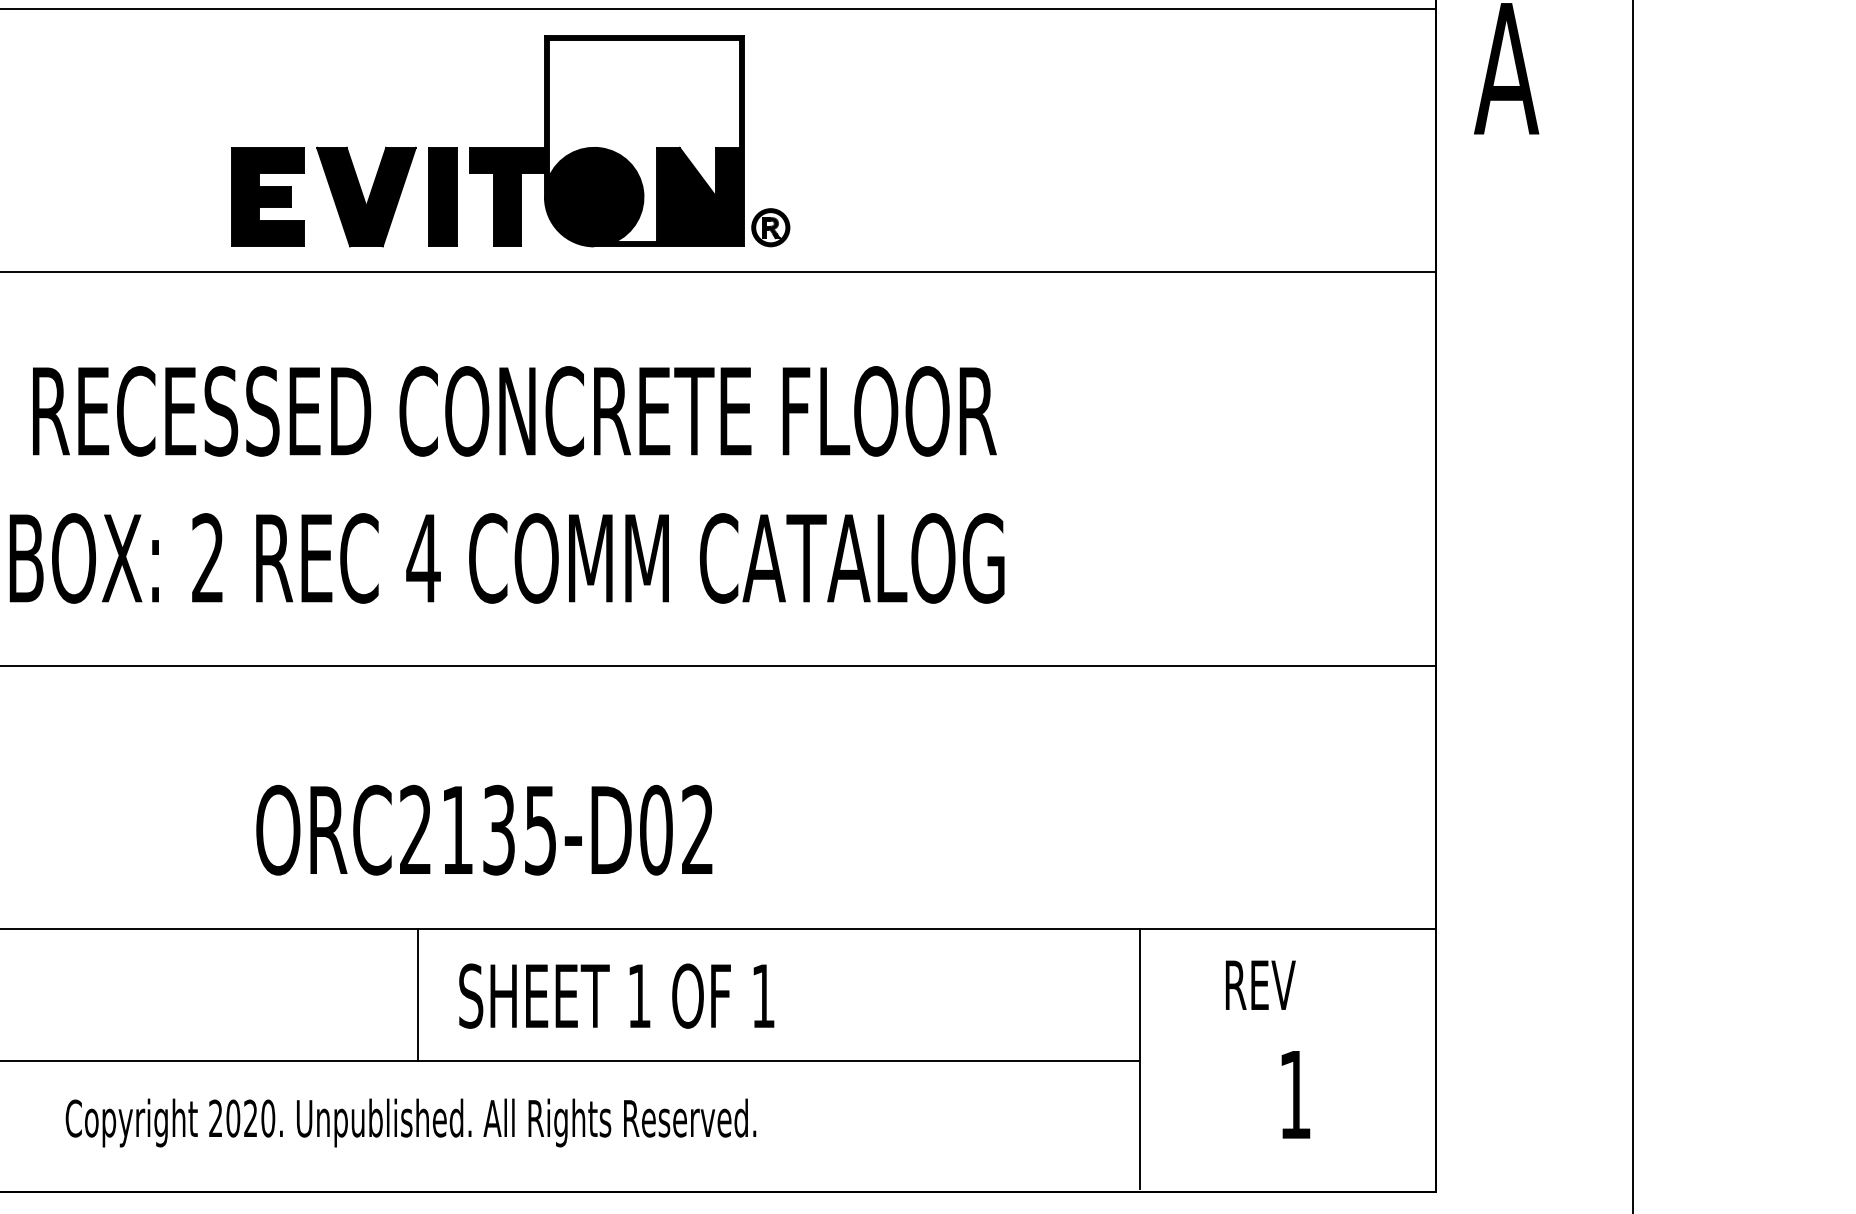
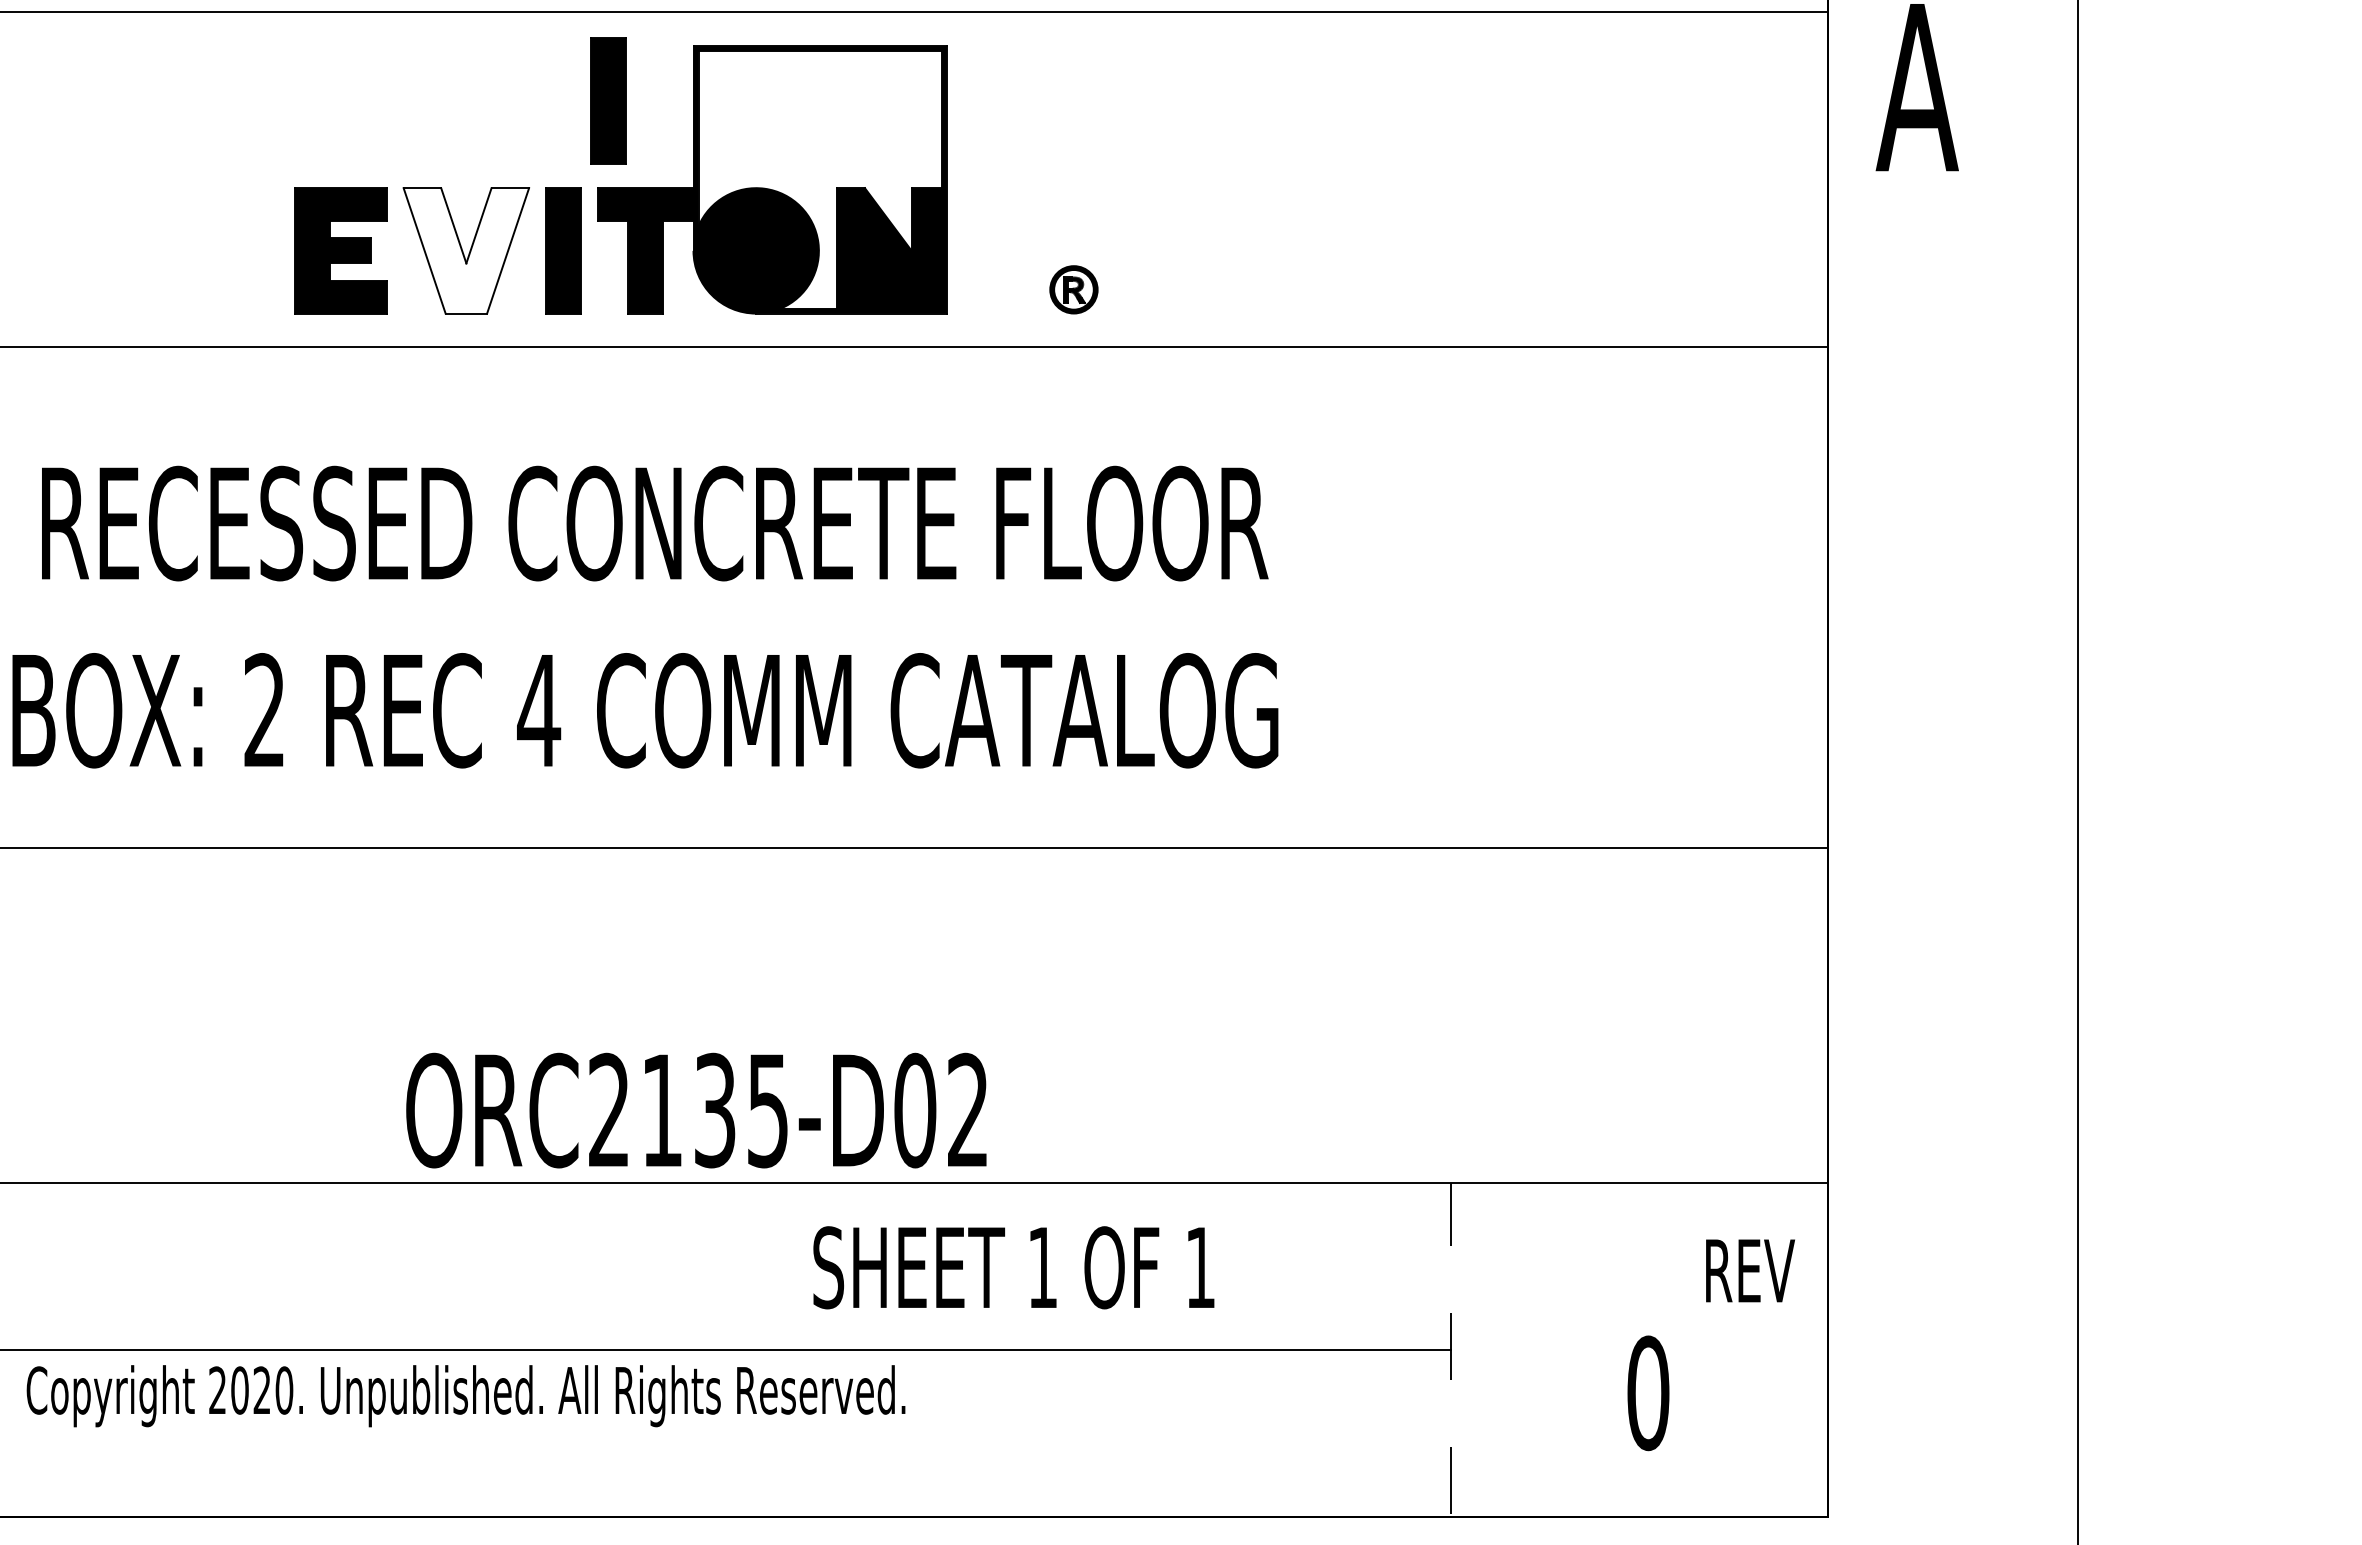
part: (478, 78) -> (608, 100), added
fill: (366, 196) -> (466, 250), removed
part: (770, 227) -> (1073, 289), moved
text: (484, 830) -> (696, 1110), moved
text: (1260, 984) -> (1750, 1270), moved
line: (417, 994) -> (531, 1265), removed
text: (616, 995) -> (1013, 1267), moved
line: (1140, 1059) -> (1451, 1348), solid -> dashed
text: (1295, 1094) -> (1648, 1393), 1 -> 0
text: (410, 1123) -> (465, 1396), moved

